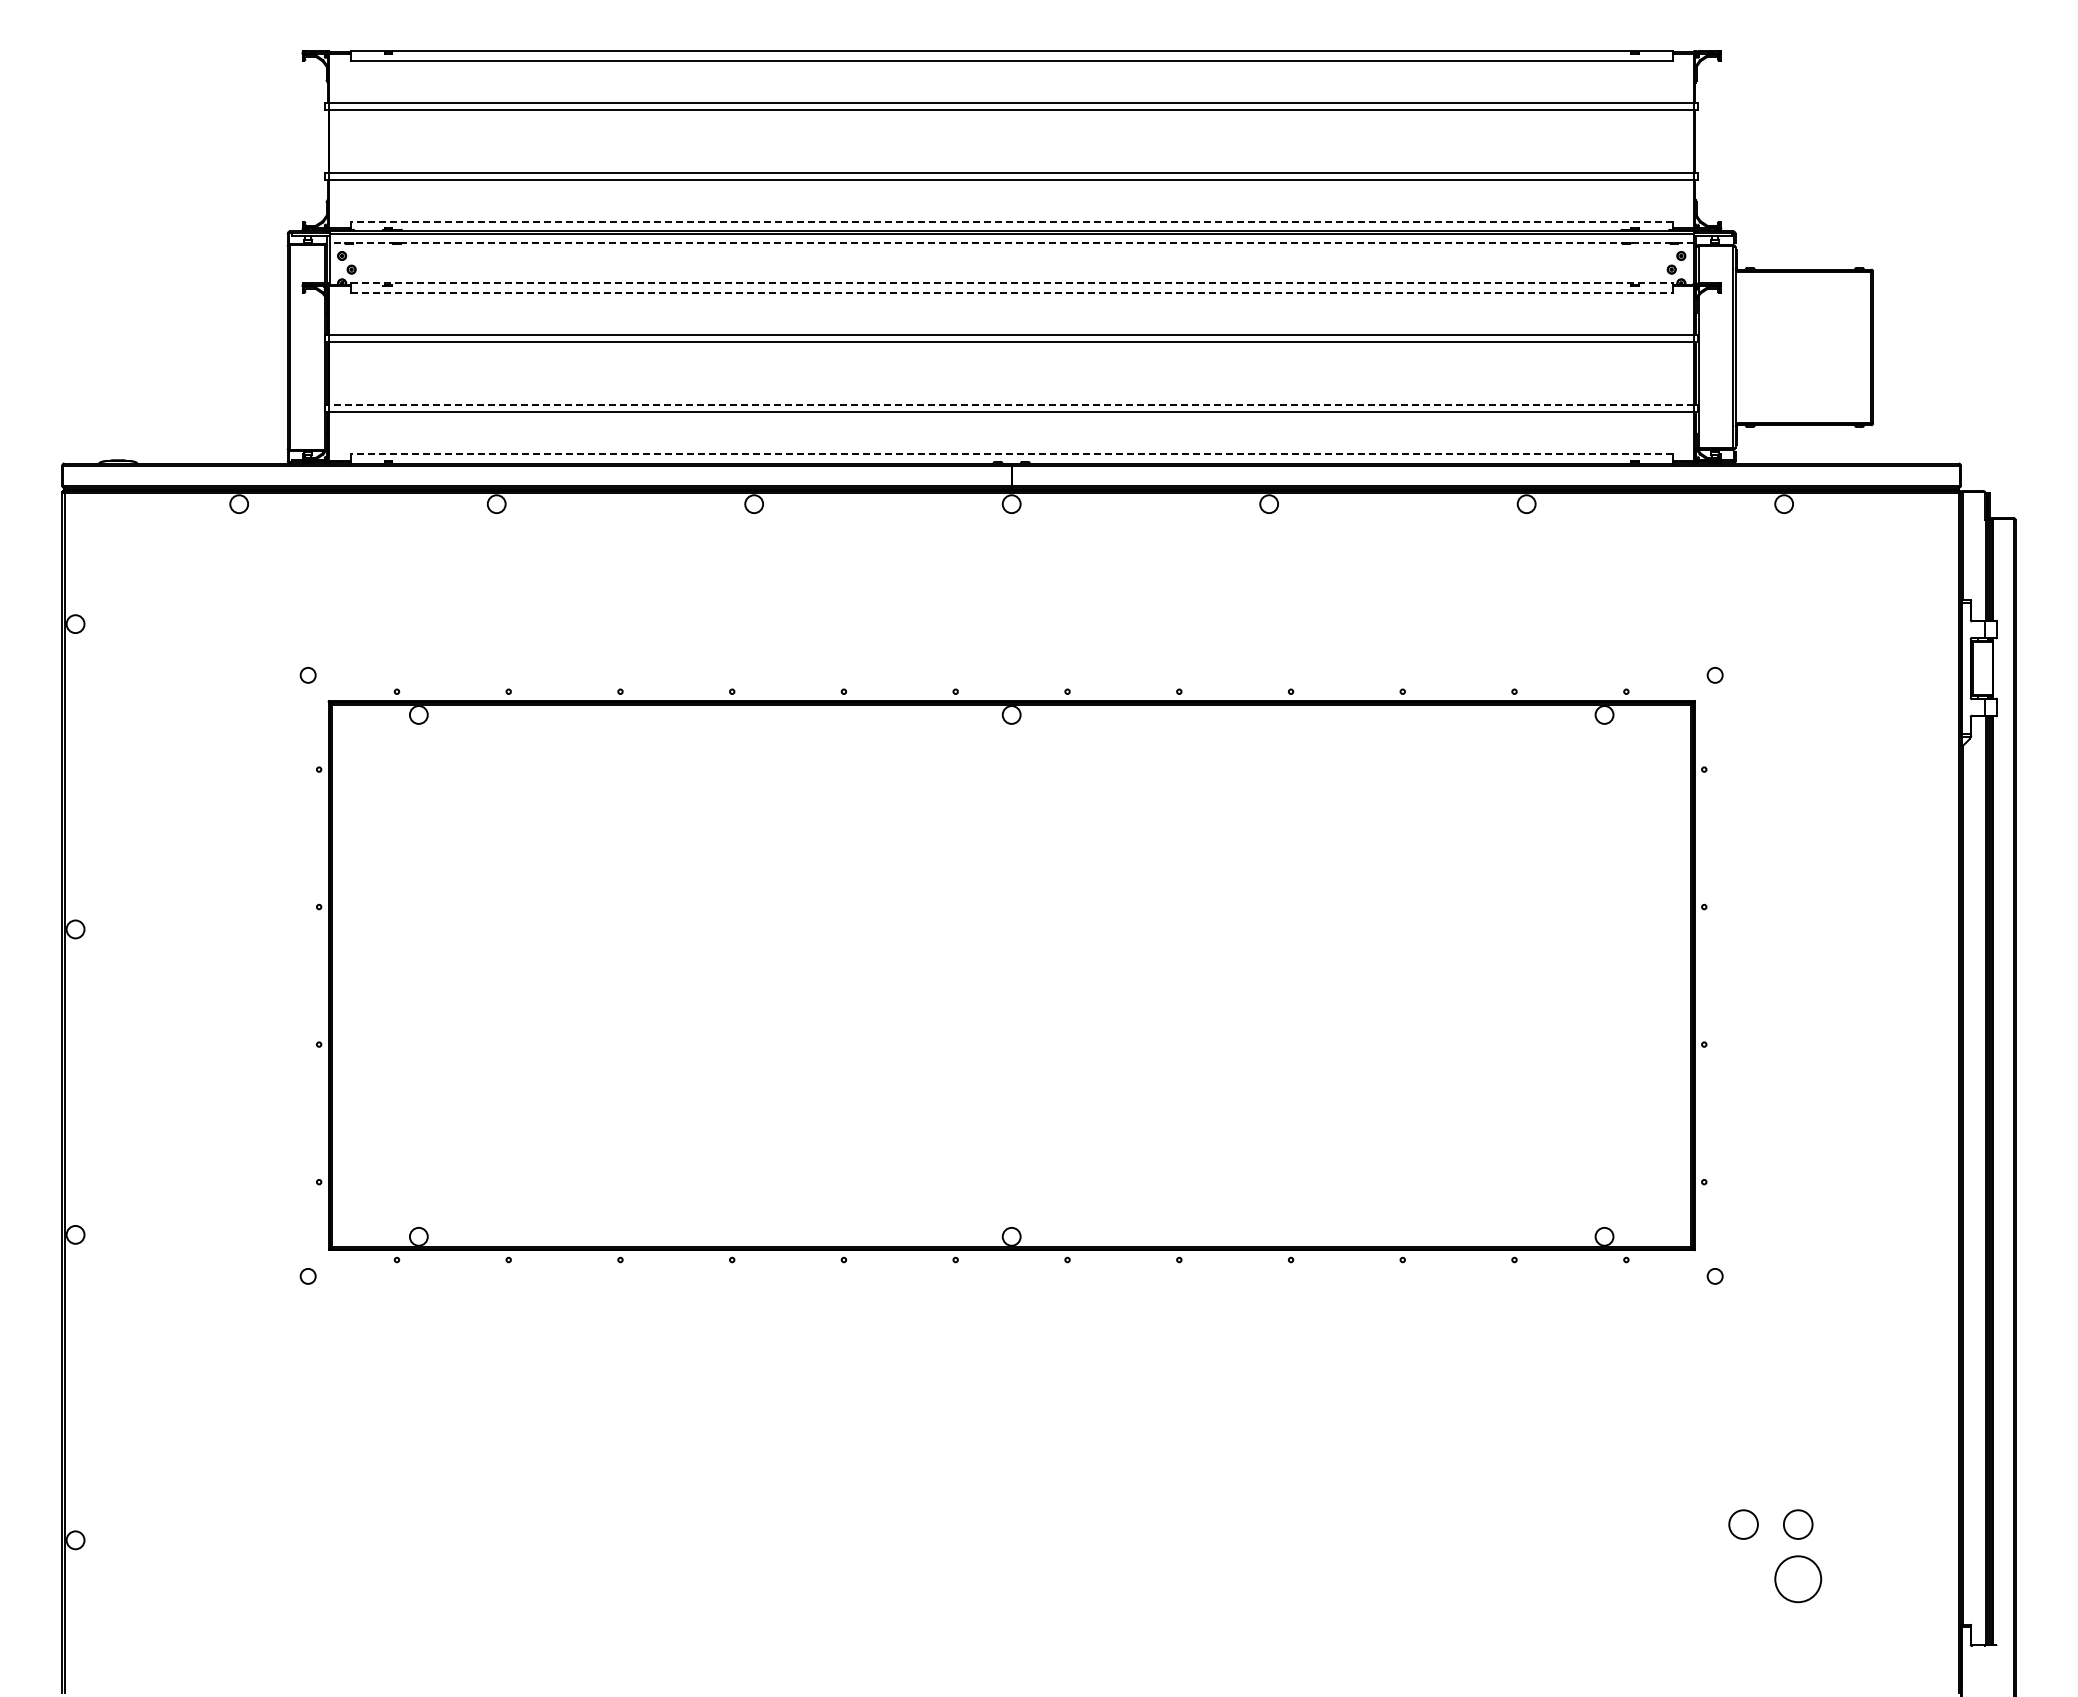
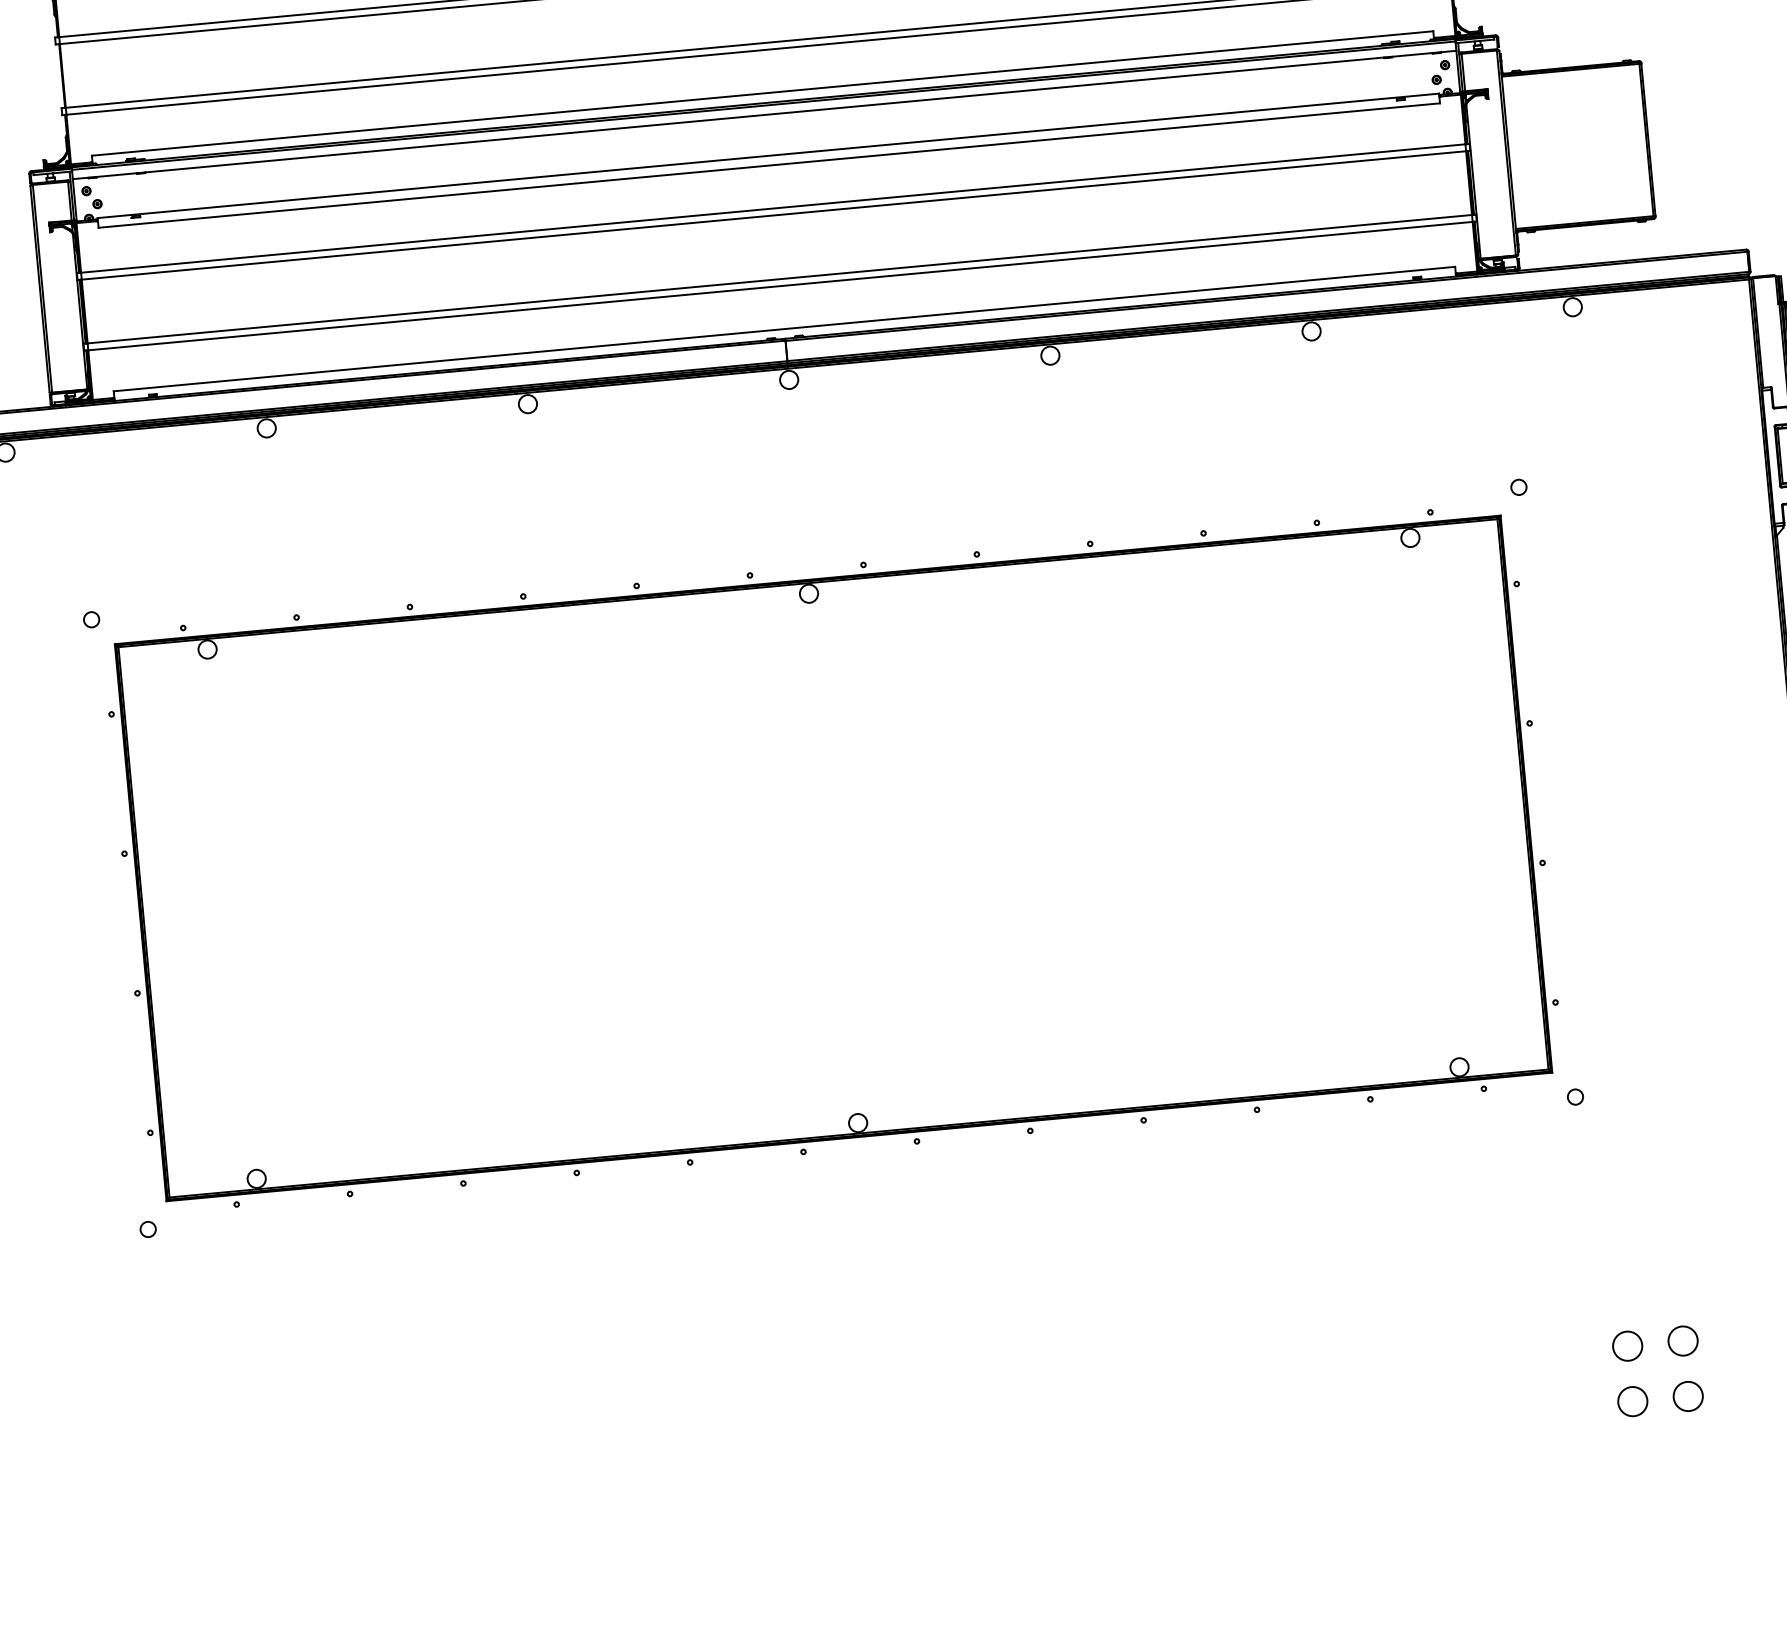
line: (1011, 221) -> (762, 93), dashed -> solid
line: (1011, 243) -> (764, 115), dashed -> solid
line: (1012, 283) -> (769, 155), dashed -> solid
line: (1012, 292) -> (770, 165), dashed -> solid
line: (1011, 404) -> (779, 278), dashed -> solid
line: (1011, 454) -> (784, 329), dashed -> solid
circle: (1797, 1578) -> (1687, 1395), size x0.62
circle: (1743, 1579) -> (1632, 1401), added

